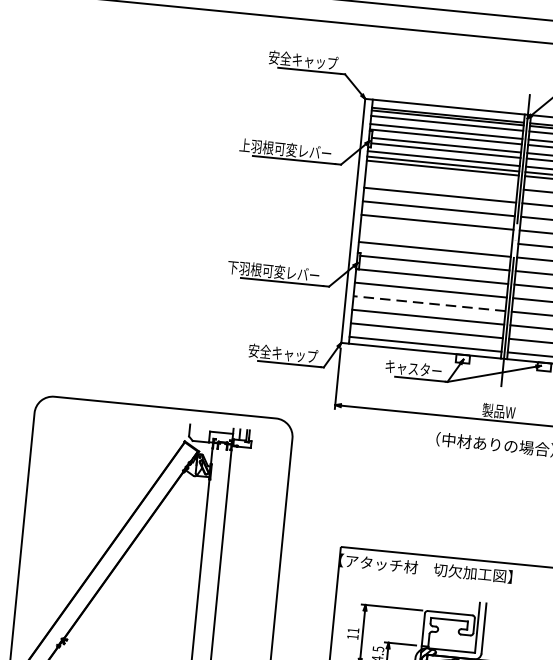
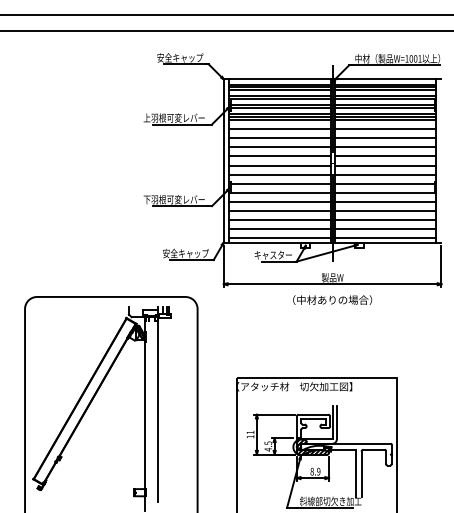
line: (441, 181) -> (279, 129), added
line: (435, 235) -> (279, 165), added
line: (429, 303) -> (279, 210), dashed -> solid

